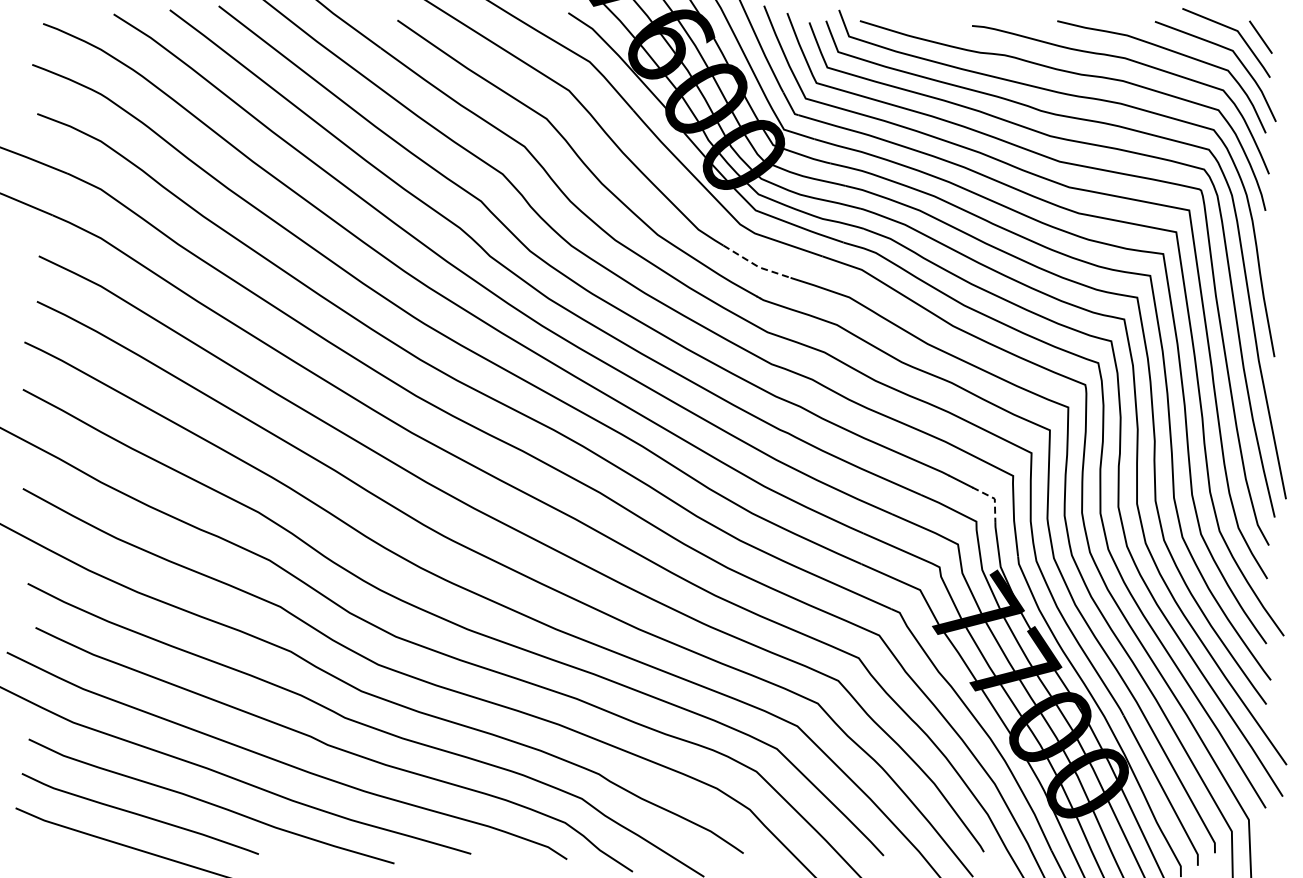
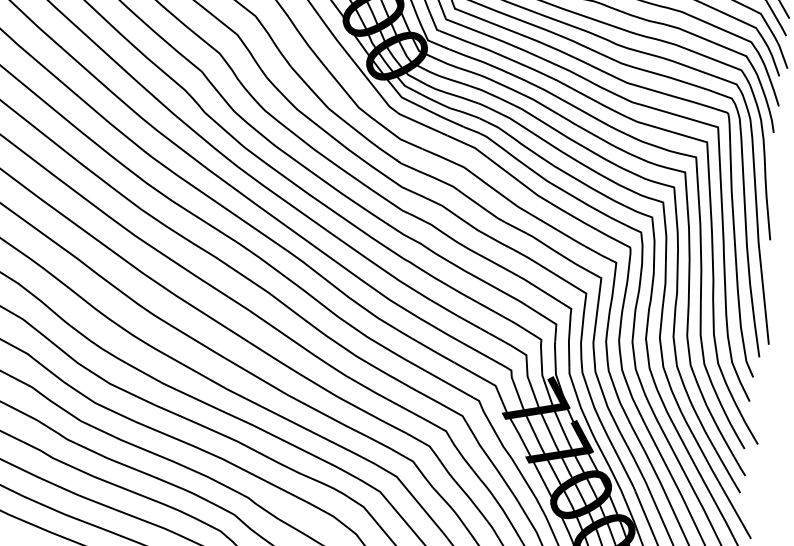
line: (755, 265) -> (397, 137), dashed -> solid
line: (994, 498) -> (556, 324), dashed -> solid

